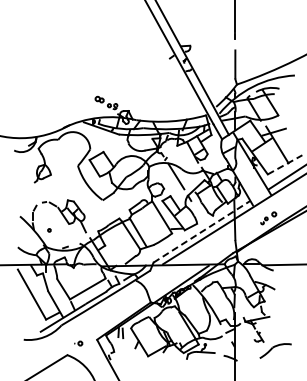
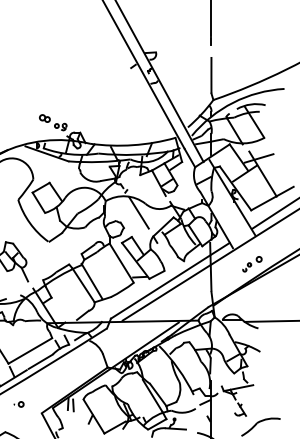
line: (285, 164) -> (272, 198), dashed -> solid
line: (202, 231) -> (171, 280), dashed -> solid
part: (78, 343) -> (18, 404), moved

